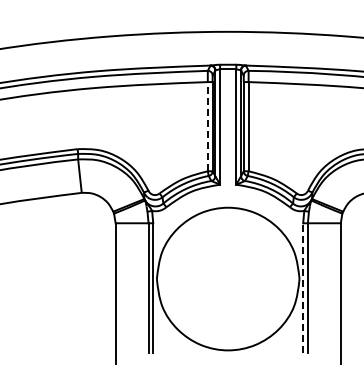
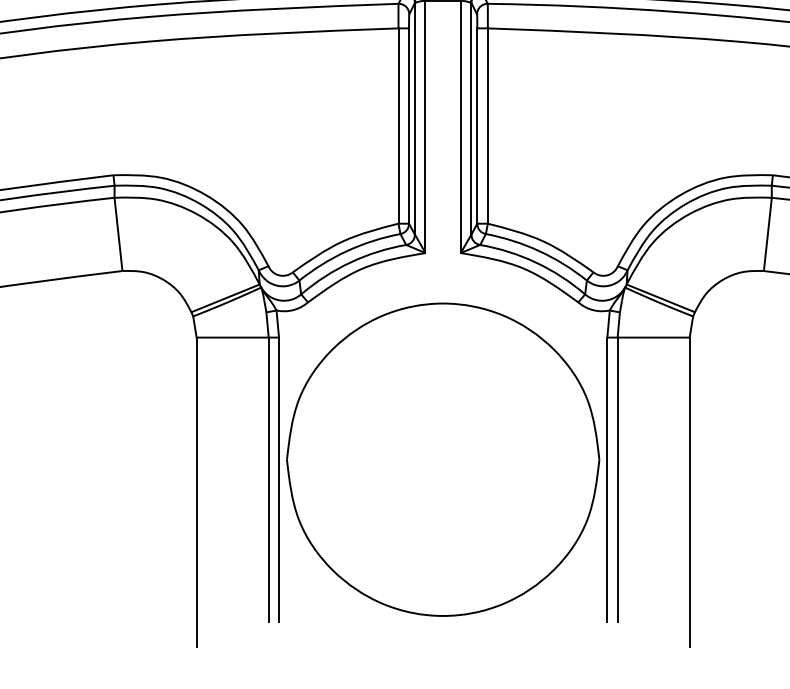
line: (207, 126) -> (397, 125), dashed -> solid
line: (303, 287) -> (608, 478), dashed -> solid

